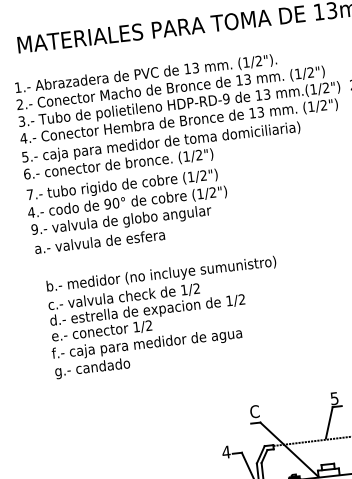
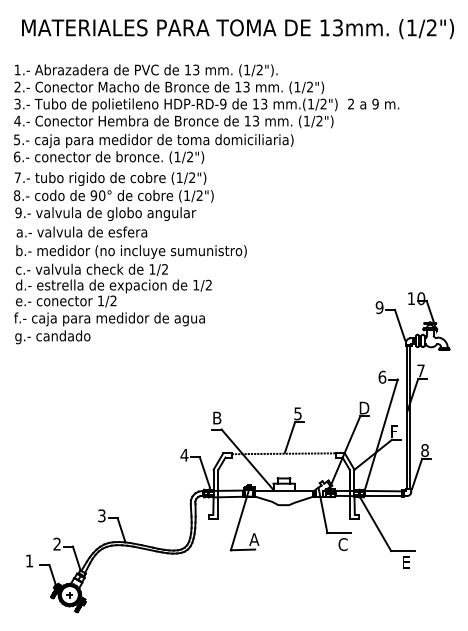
text: (30, 212) -> (16, 195), 4.- -> 8.-
text: (165, 317) -> (130, 294), moved
text: (254, 411) -> (216, 417), C -> B

